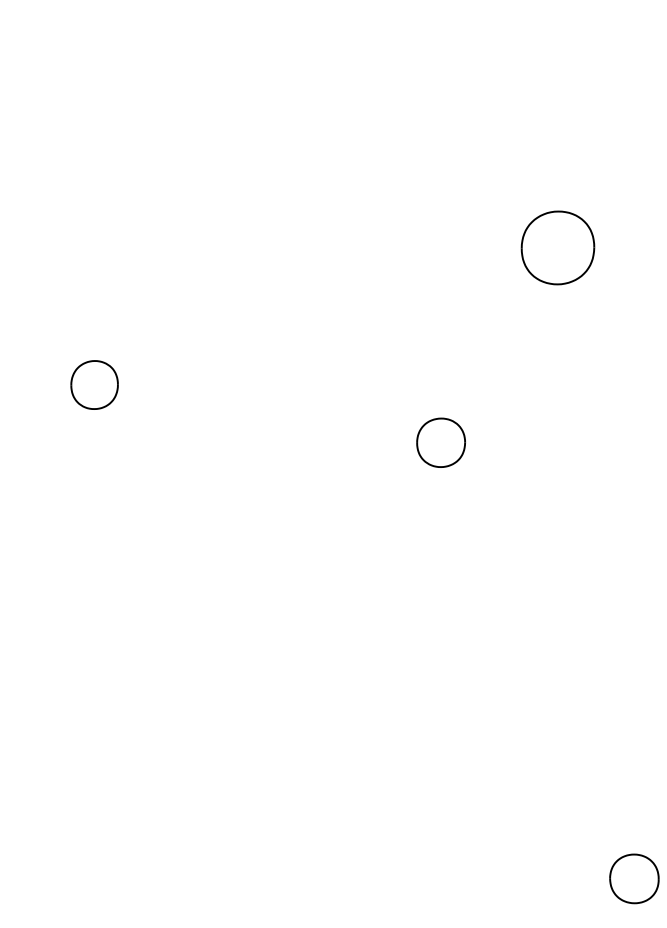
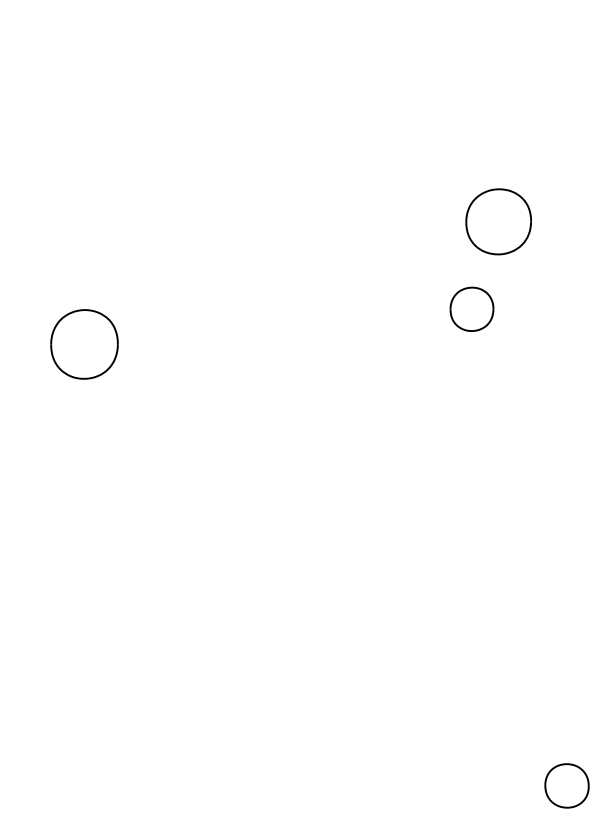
part: (94, 384) -> (84, 343), size x1.6
part: (440, 442) -> (471, 309), moved

